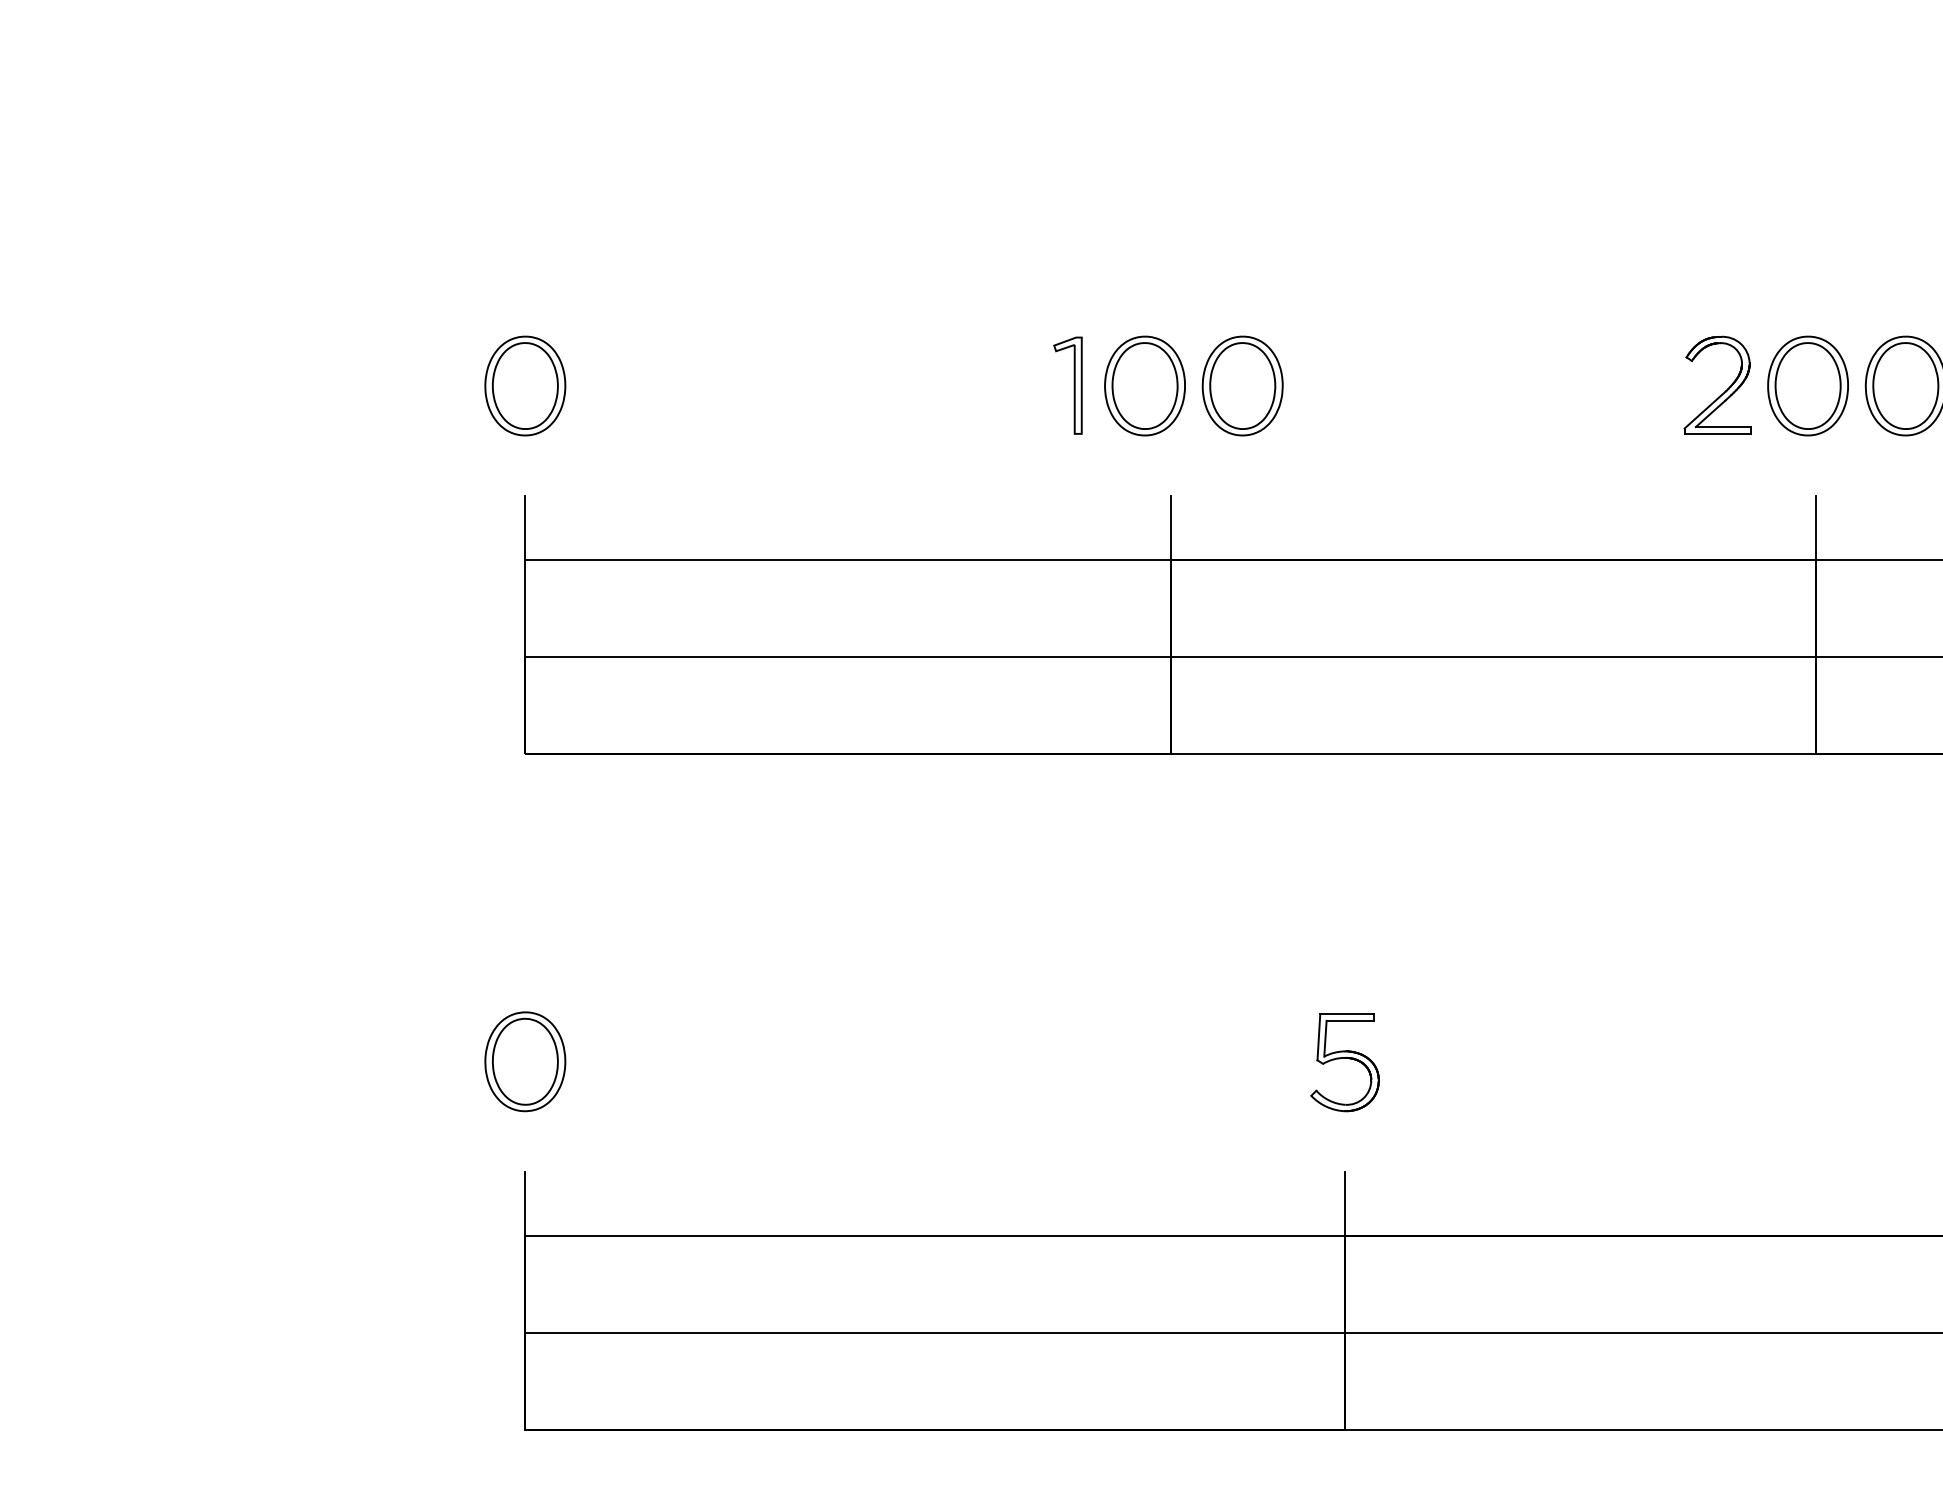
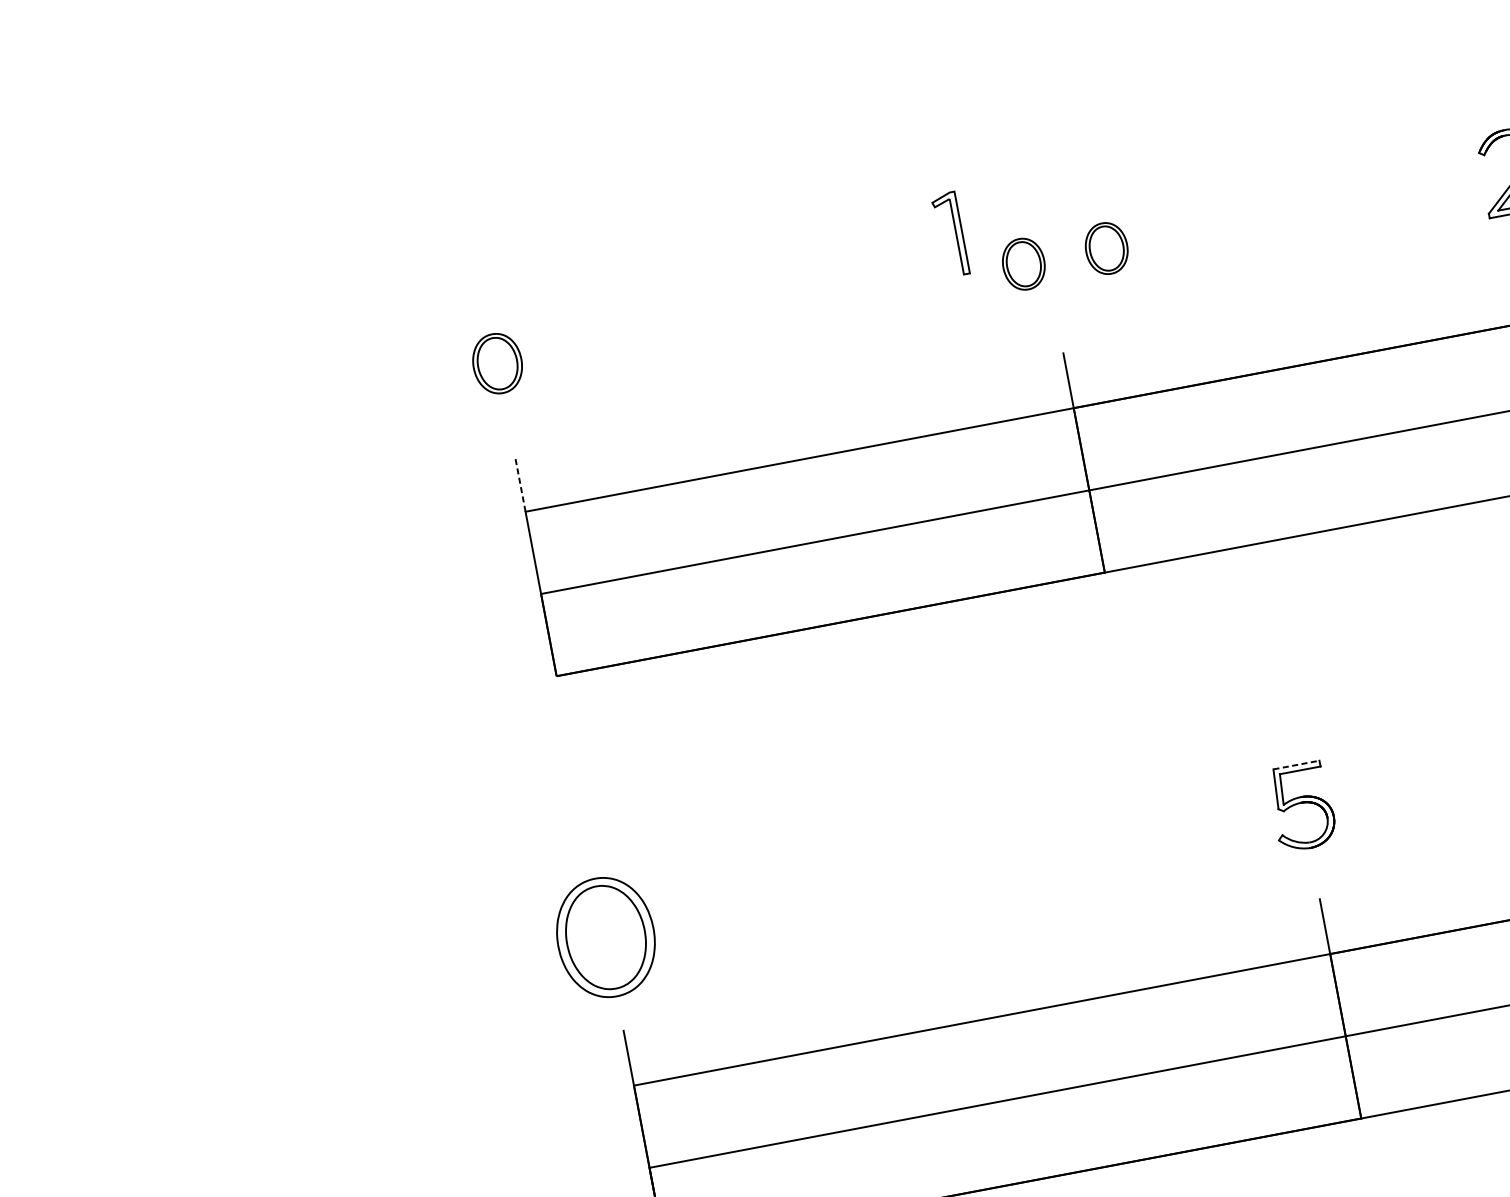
part: (525, 385) -> (497, 363), size x0.7
part: (1067, 385) -> (950, 234), moved
part: (1144, 385) -> (1023, 263), size x0.6
part: (1242, 385) -> (1106, 248), size x0.6
line: (525, 527) -> (520, 483), solid -> dashed
line: (1347, 1013) -> (1296, 764), solid -> dashed
part: (525, 1061) -> (606, 937), size x1.4

